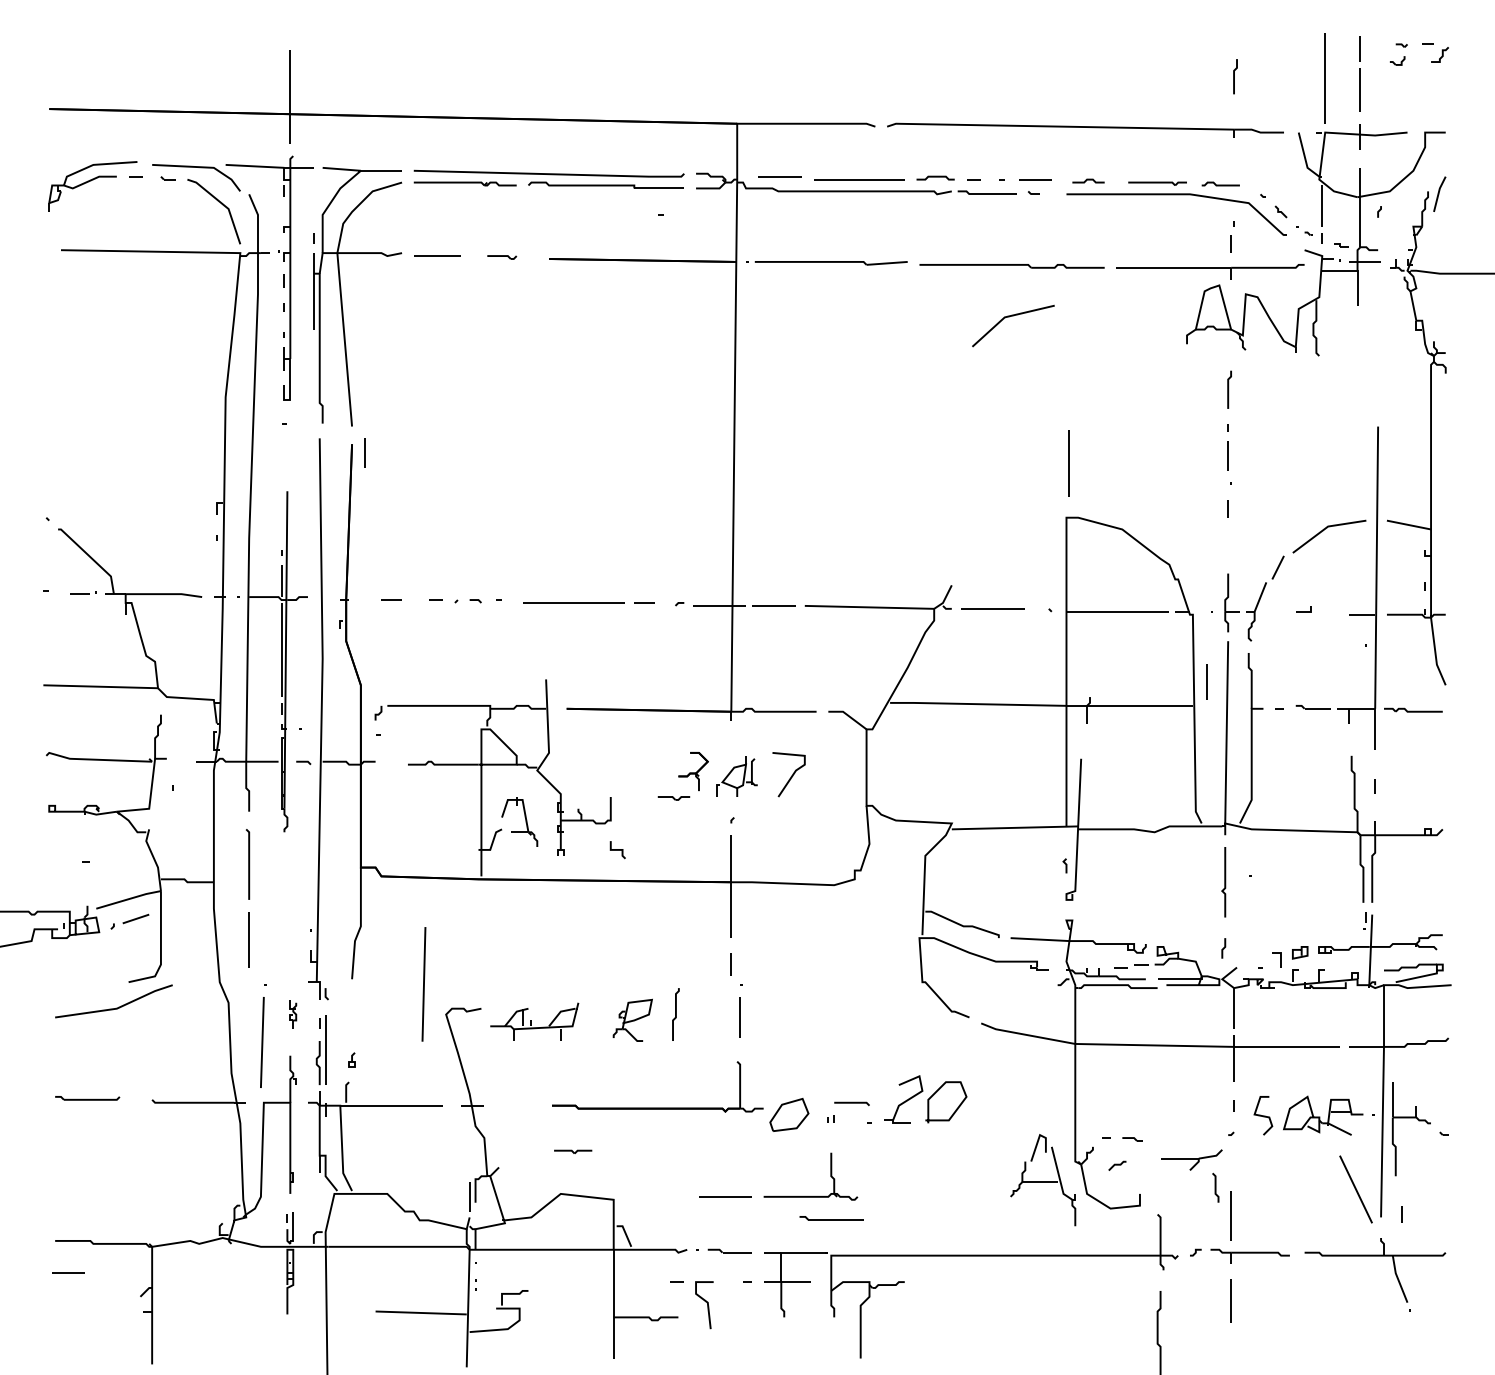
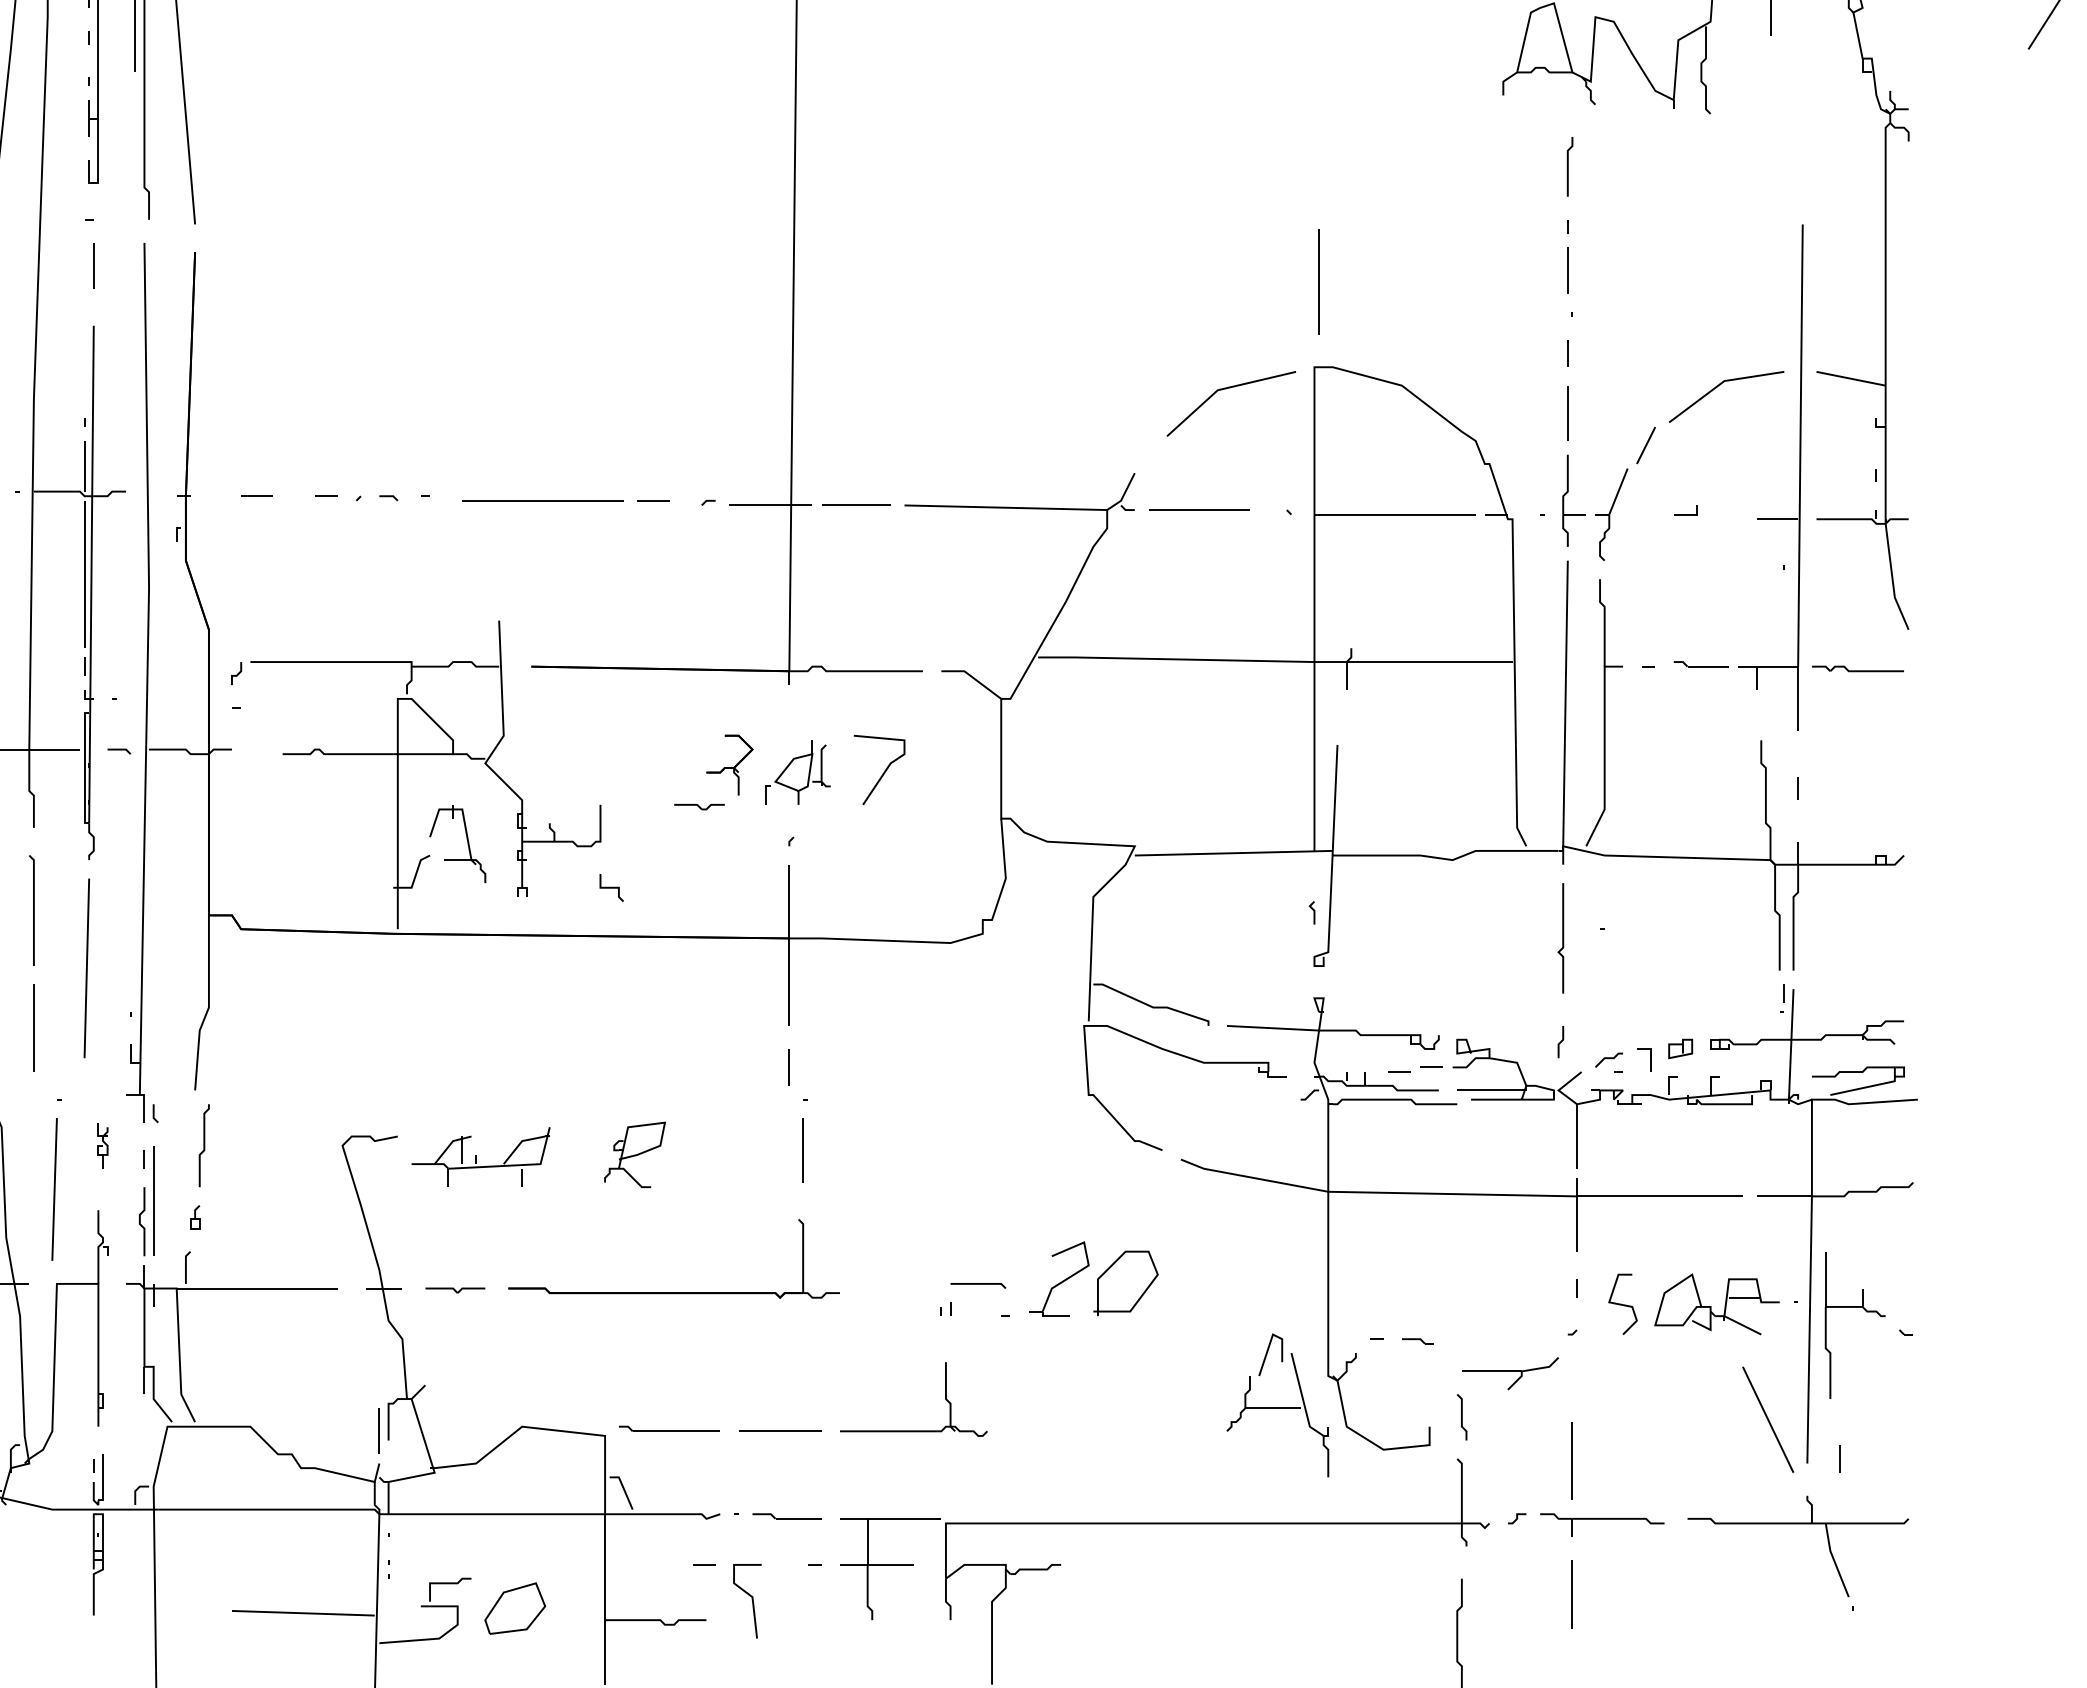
line: (1009, 317) -> (1225, 390), moved
line: (364, 452) -> (92, 265), moved
line: (1206, 681) -> (1566, 412), moved
line: (423, 984) -> (86, 968), moved
curve: (675, 1014) -> (203, 1145), moved
part: (789, 1114) -> (515, 1607), moved
part: (573, 1151) -> (455, 1289), moved
curve: (1117, 1165) -> (1609, 1059), moved
line: (1215, 1187) -> (1461, 1416), moved
part: (831, 1218) -> (668, 1429), moved

